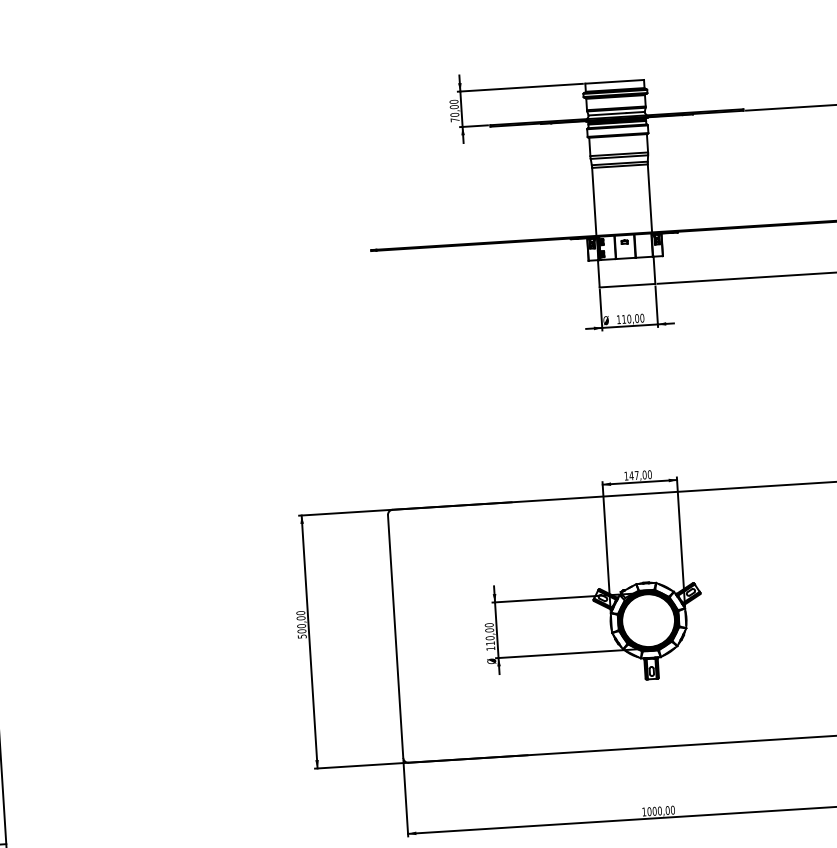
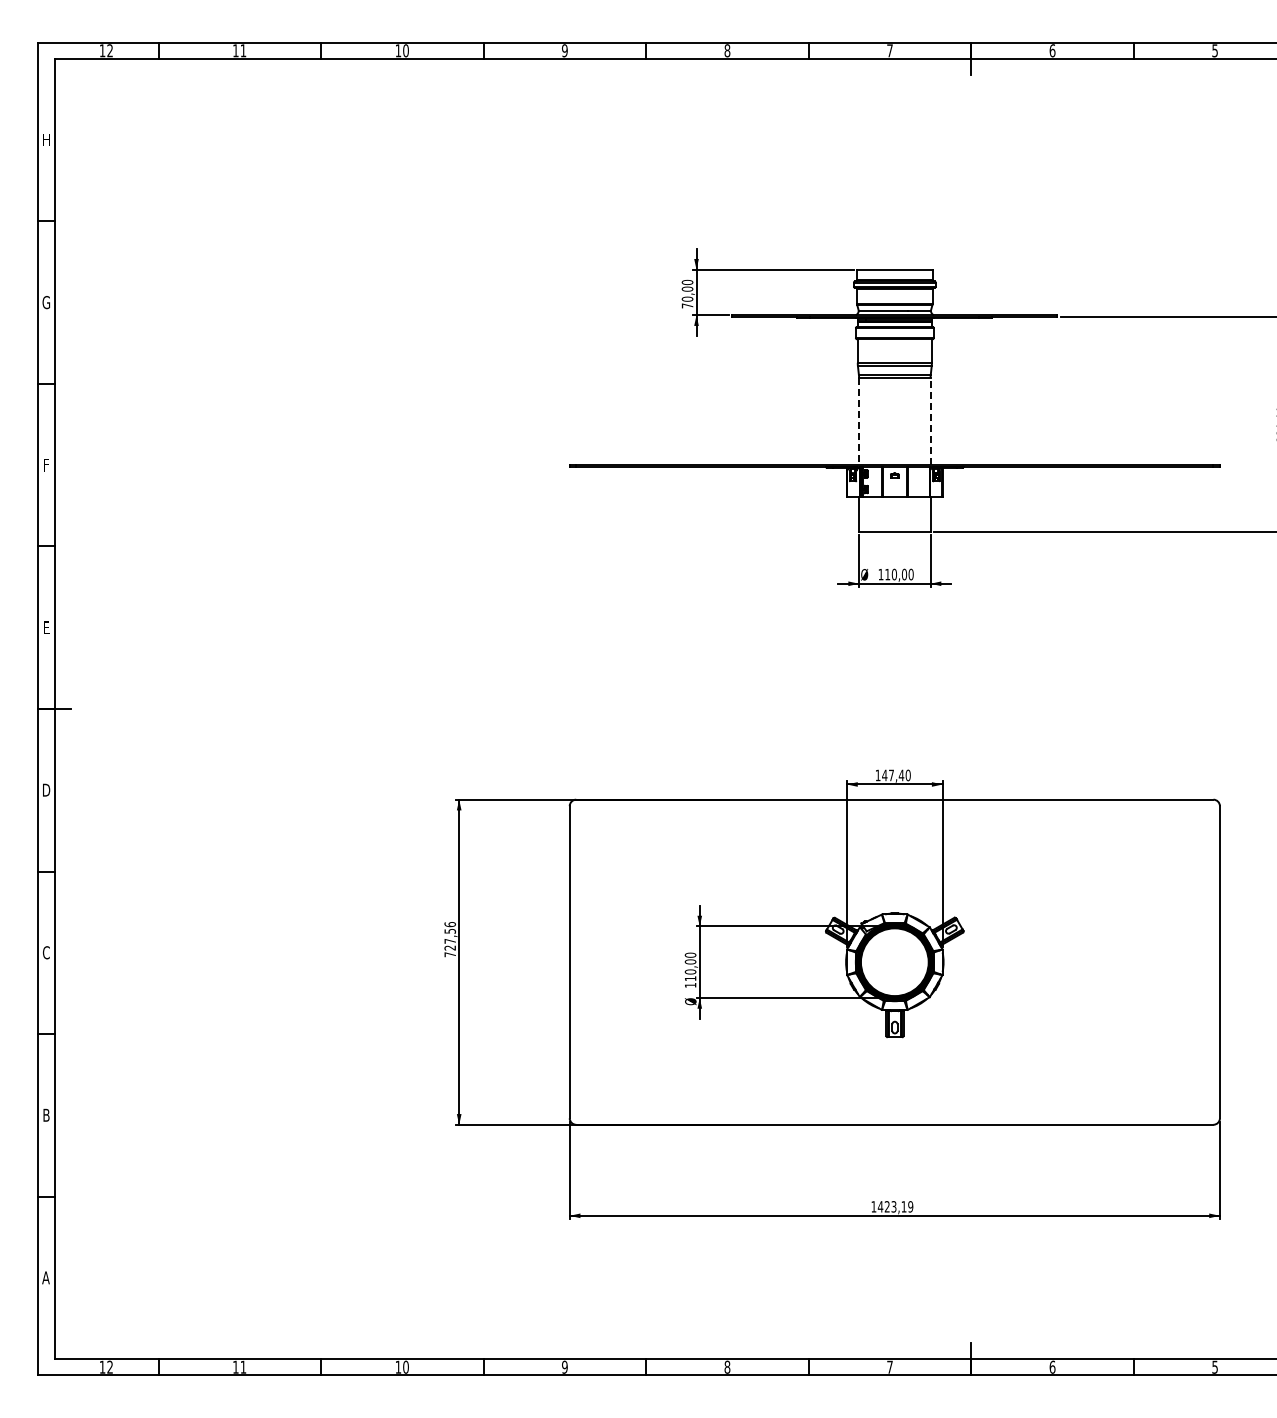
line: (649, 198) -> (930, 421), solid -> dashed
line: (594, 201) -> (859, 421), solid -> dashed
text: (644, 475) -> (901, 775), 147,00 -> 147,40
text: (301, 624) -> (450, 939), 500,00 -> 727,56
text: (661, 810) -> (895, 1206), 1000,00 -> 1423,19

